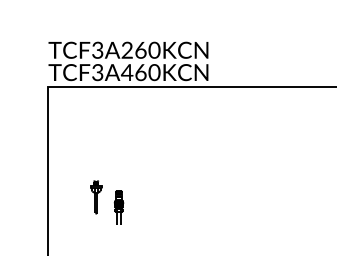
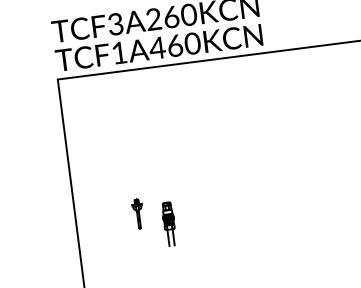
text: (97, 72) -> (119, 52), TCF3A460KCN -> TCF1A460KCN
part: (96, 197) -> (138, 214), size x0.7

